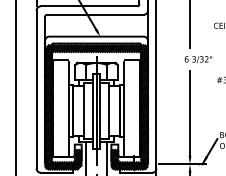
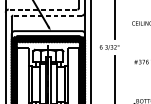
line: (88, 6) -> (42, 9), solid -> dashed
line: (94, 14) -> (46, 15), solid -> dashed
text: (198, 59) -> (109, 47), moved

